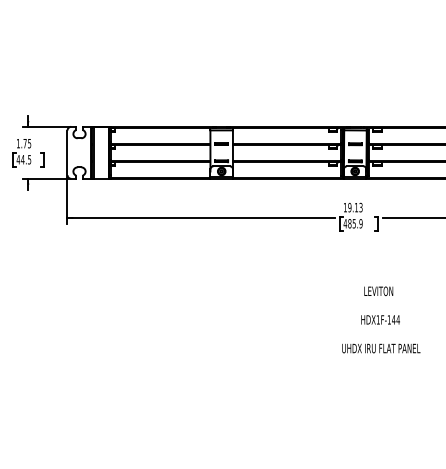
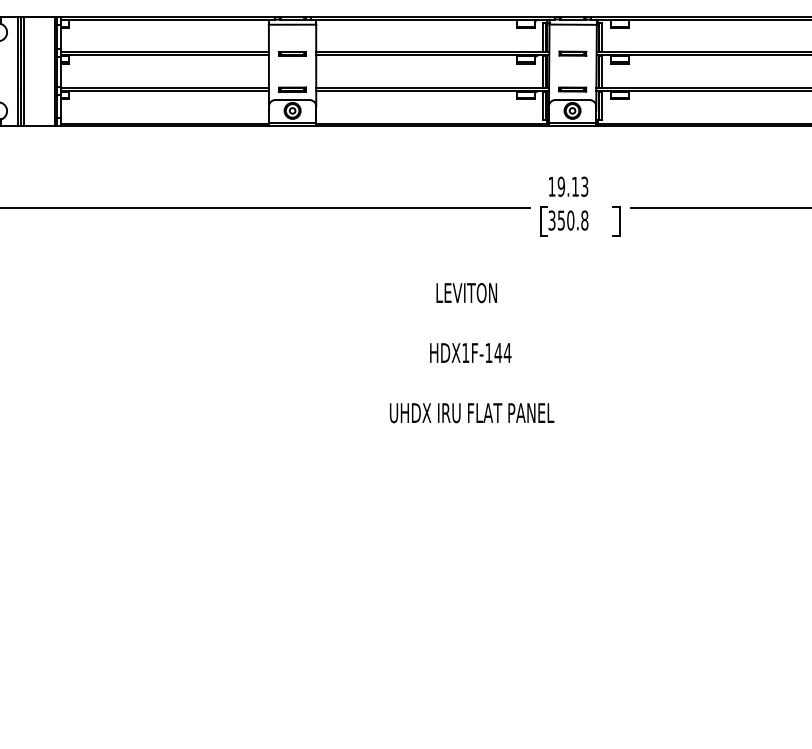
text: (352, 223) -> (566, 220), 485.9 -> 350.8
text: (381, 319) -> (472, 352), moved

